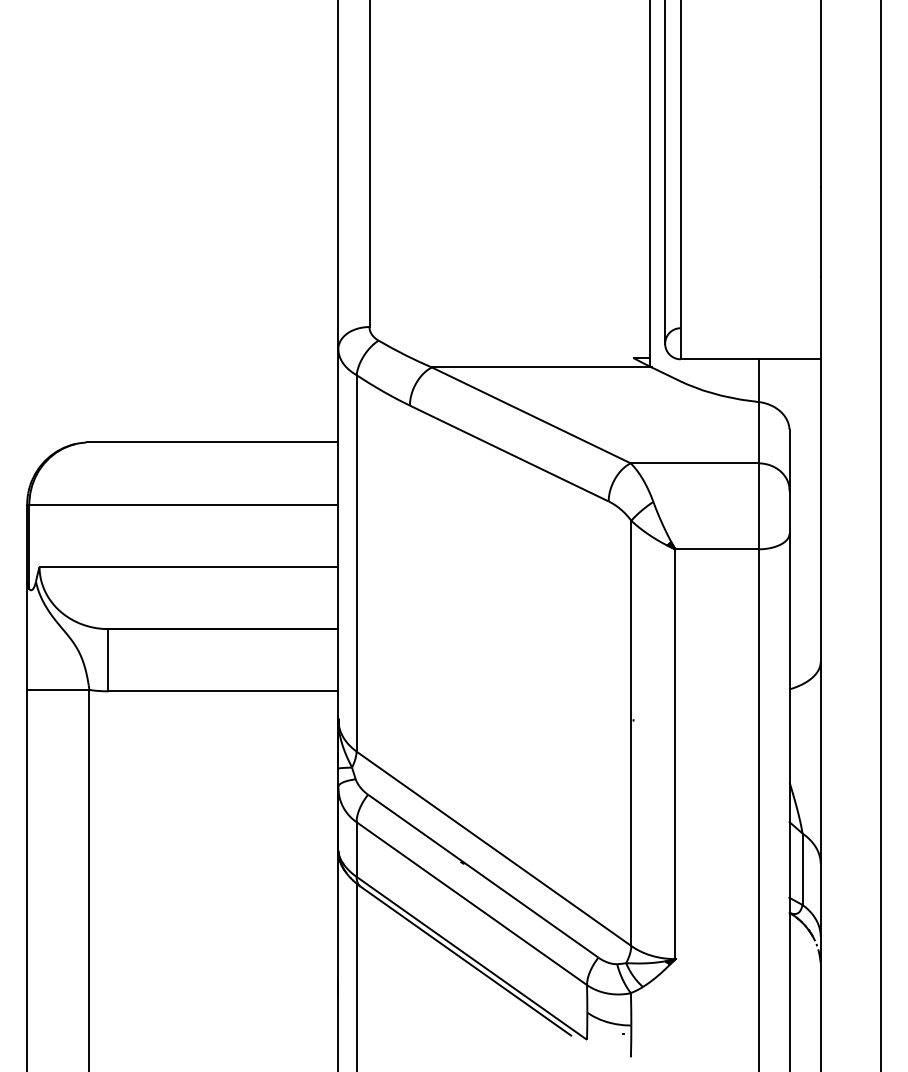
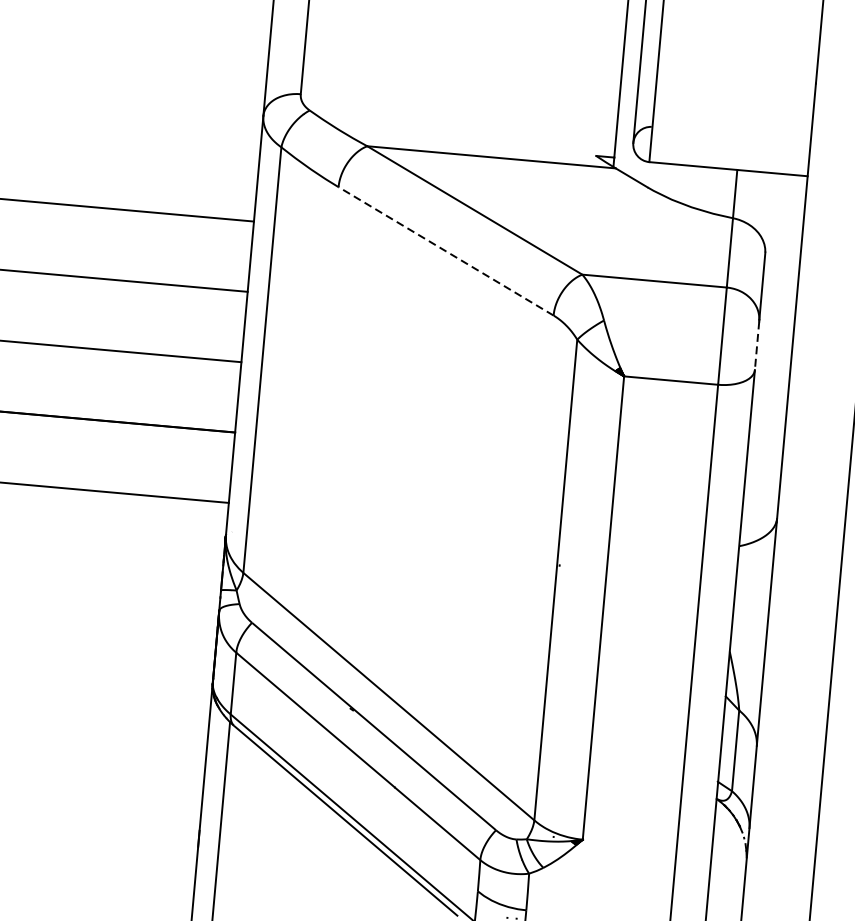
line: (509, 453) -> (446, 251), solid -> dashed
line: (789, 512) -> (756, 346), solid -> dashed

